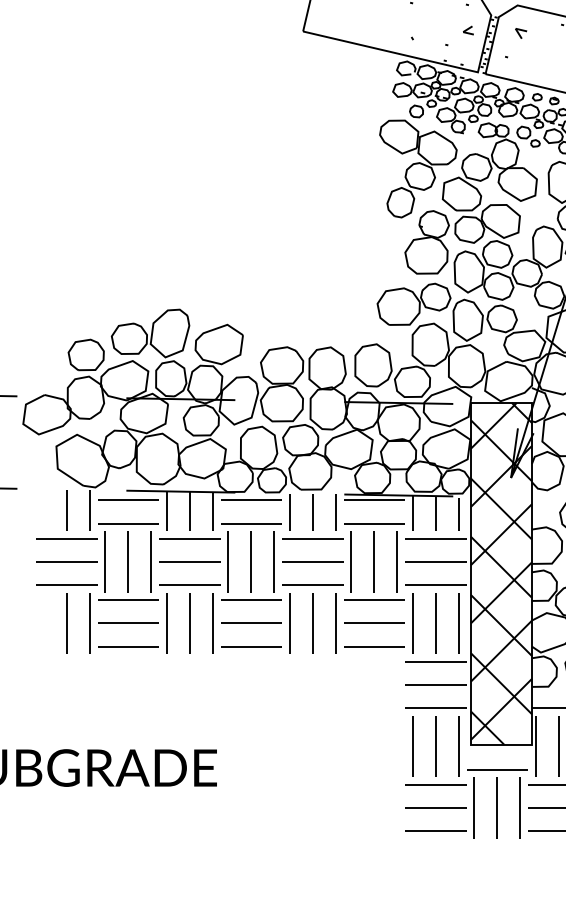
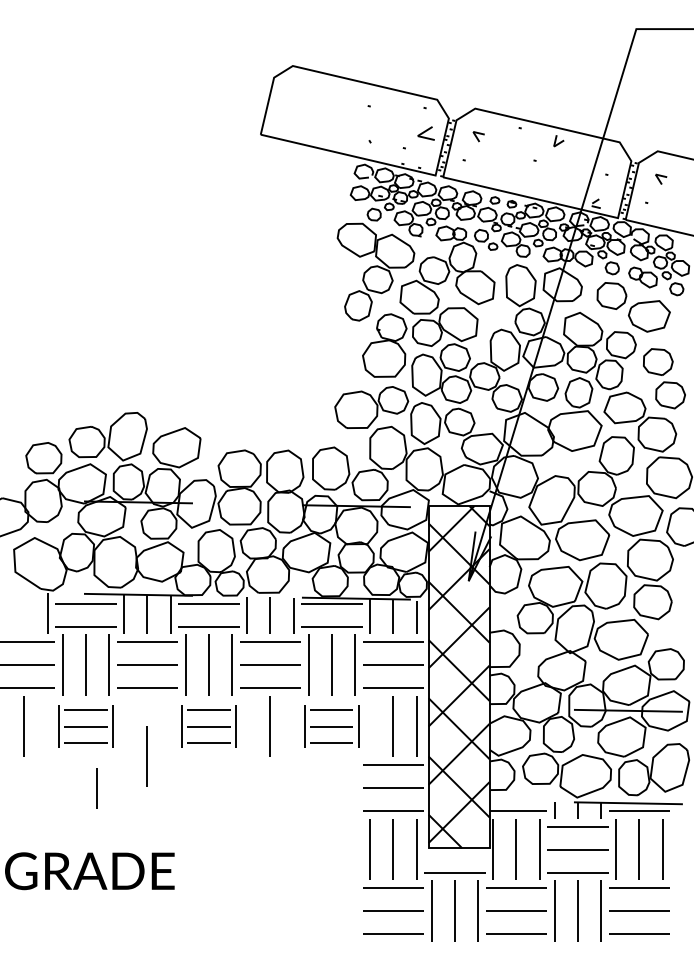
part: (467, 30) -> (425, 133), size x1.6
line: (65, 510) -> (96, 788), moved
part: (127, 623) -> (85, 726), size x0.7
line: (188, 623) -> (146, 756), moved
part: (250, 623) -> (208, 726), size x0.7
part: (373, 623) -> (331, 726), size x0.7

